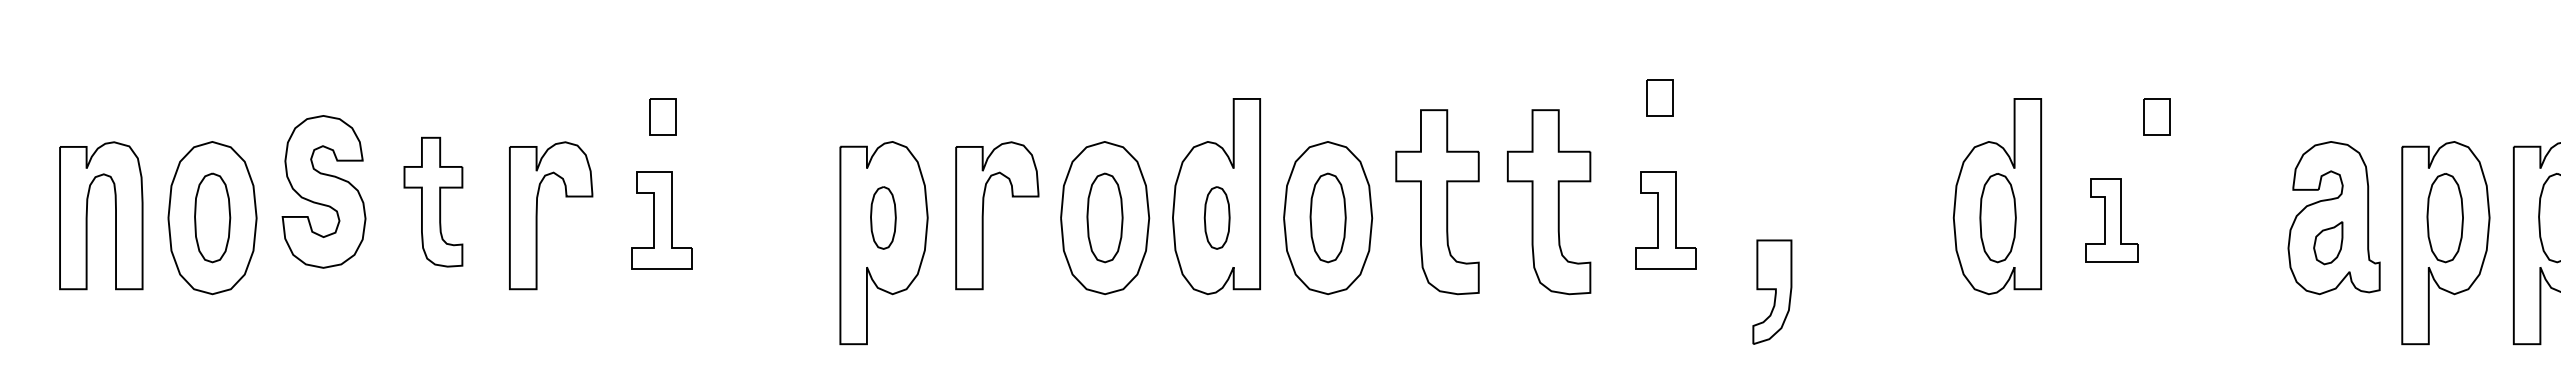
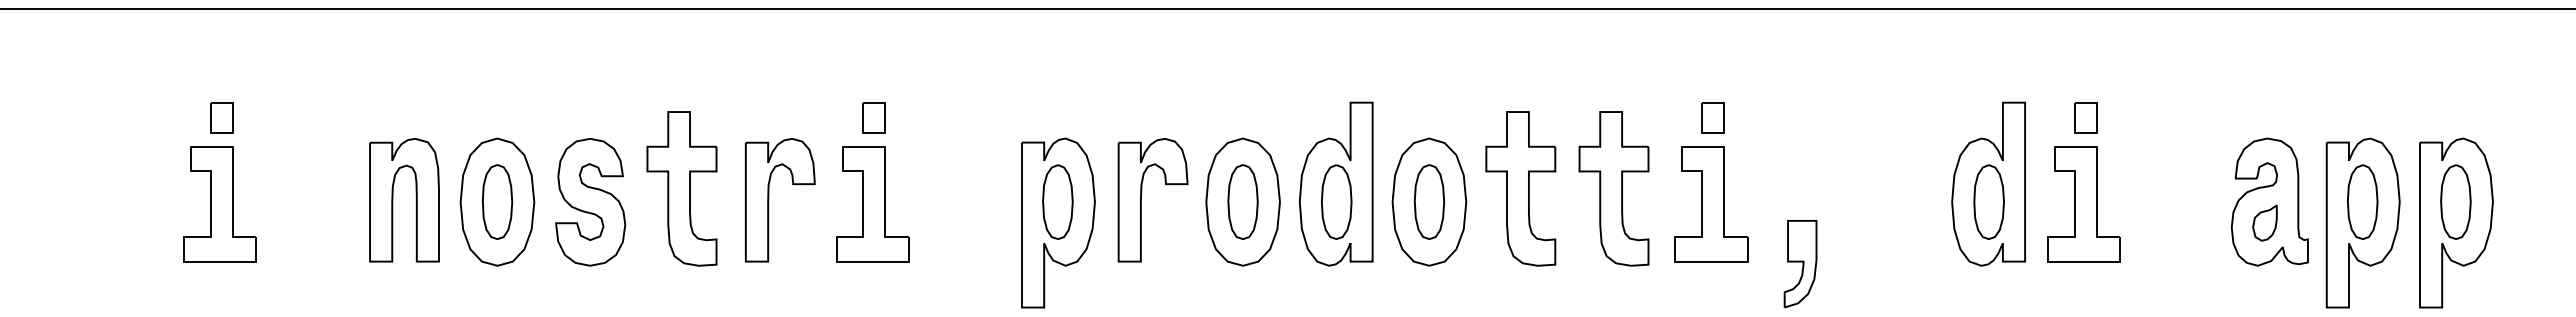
part: (1659, 97) -> (1712, 117), moved
part: (2156, 116) -> (2085, 117), moved
part: (323, 192) -> (590, 202), moved
part: (432, 201) -> (681, 188), size x1.43
part: (882, 217) -> (1057, 201), size x1.43
part: (1216, 217) -> (1336, 201), size x1.43
part: (661, 220) -> (872, 204), size x1.43
part: (1665, 220) -> (1711, 204), size x1.43
part: (2111, 220) -> (2083, 204), size x1.67

